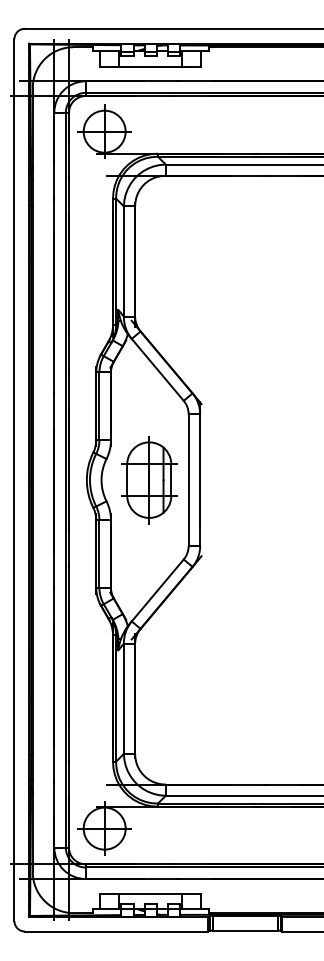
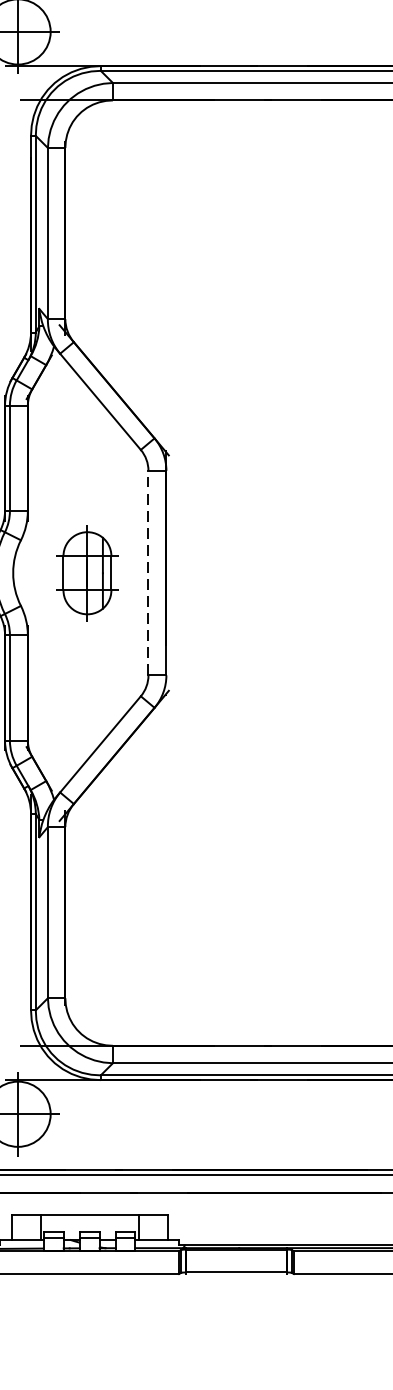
part: (149, 480) -> (87, 573), size x0.7
line: (188, 480) -> (148, 573), solid -> dashed

